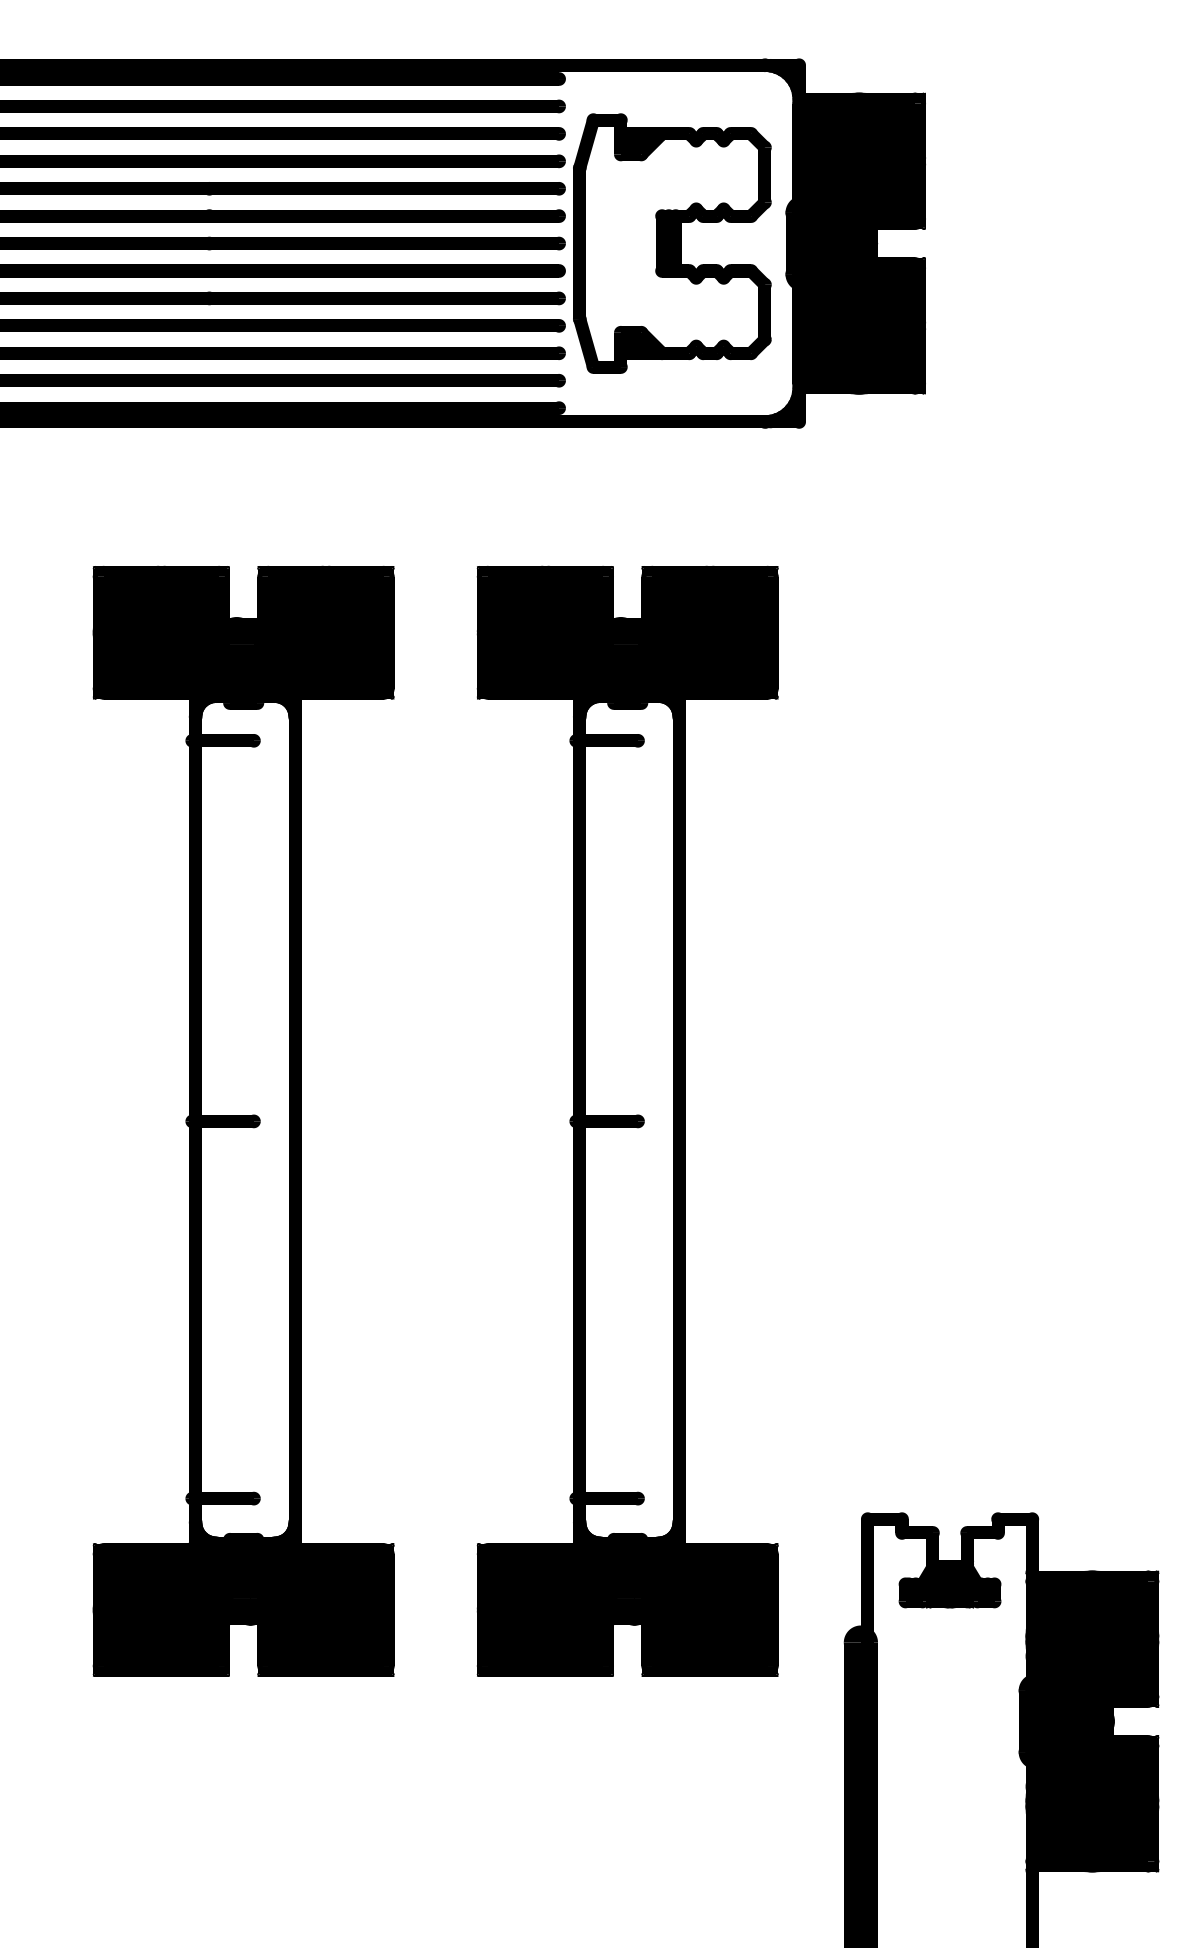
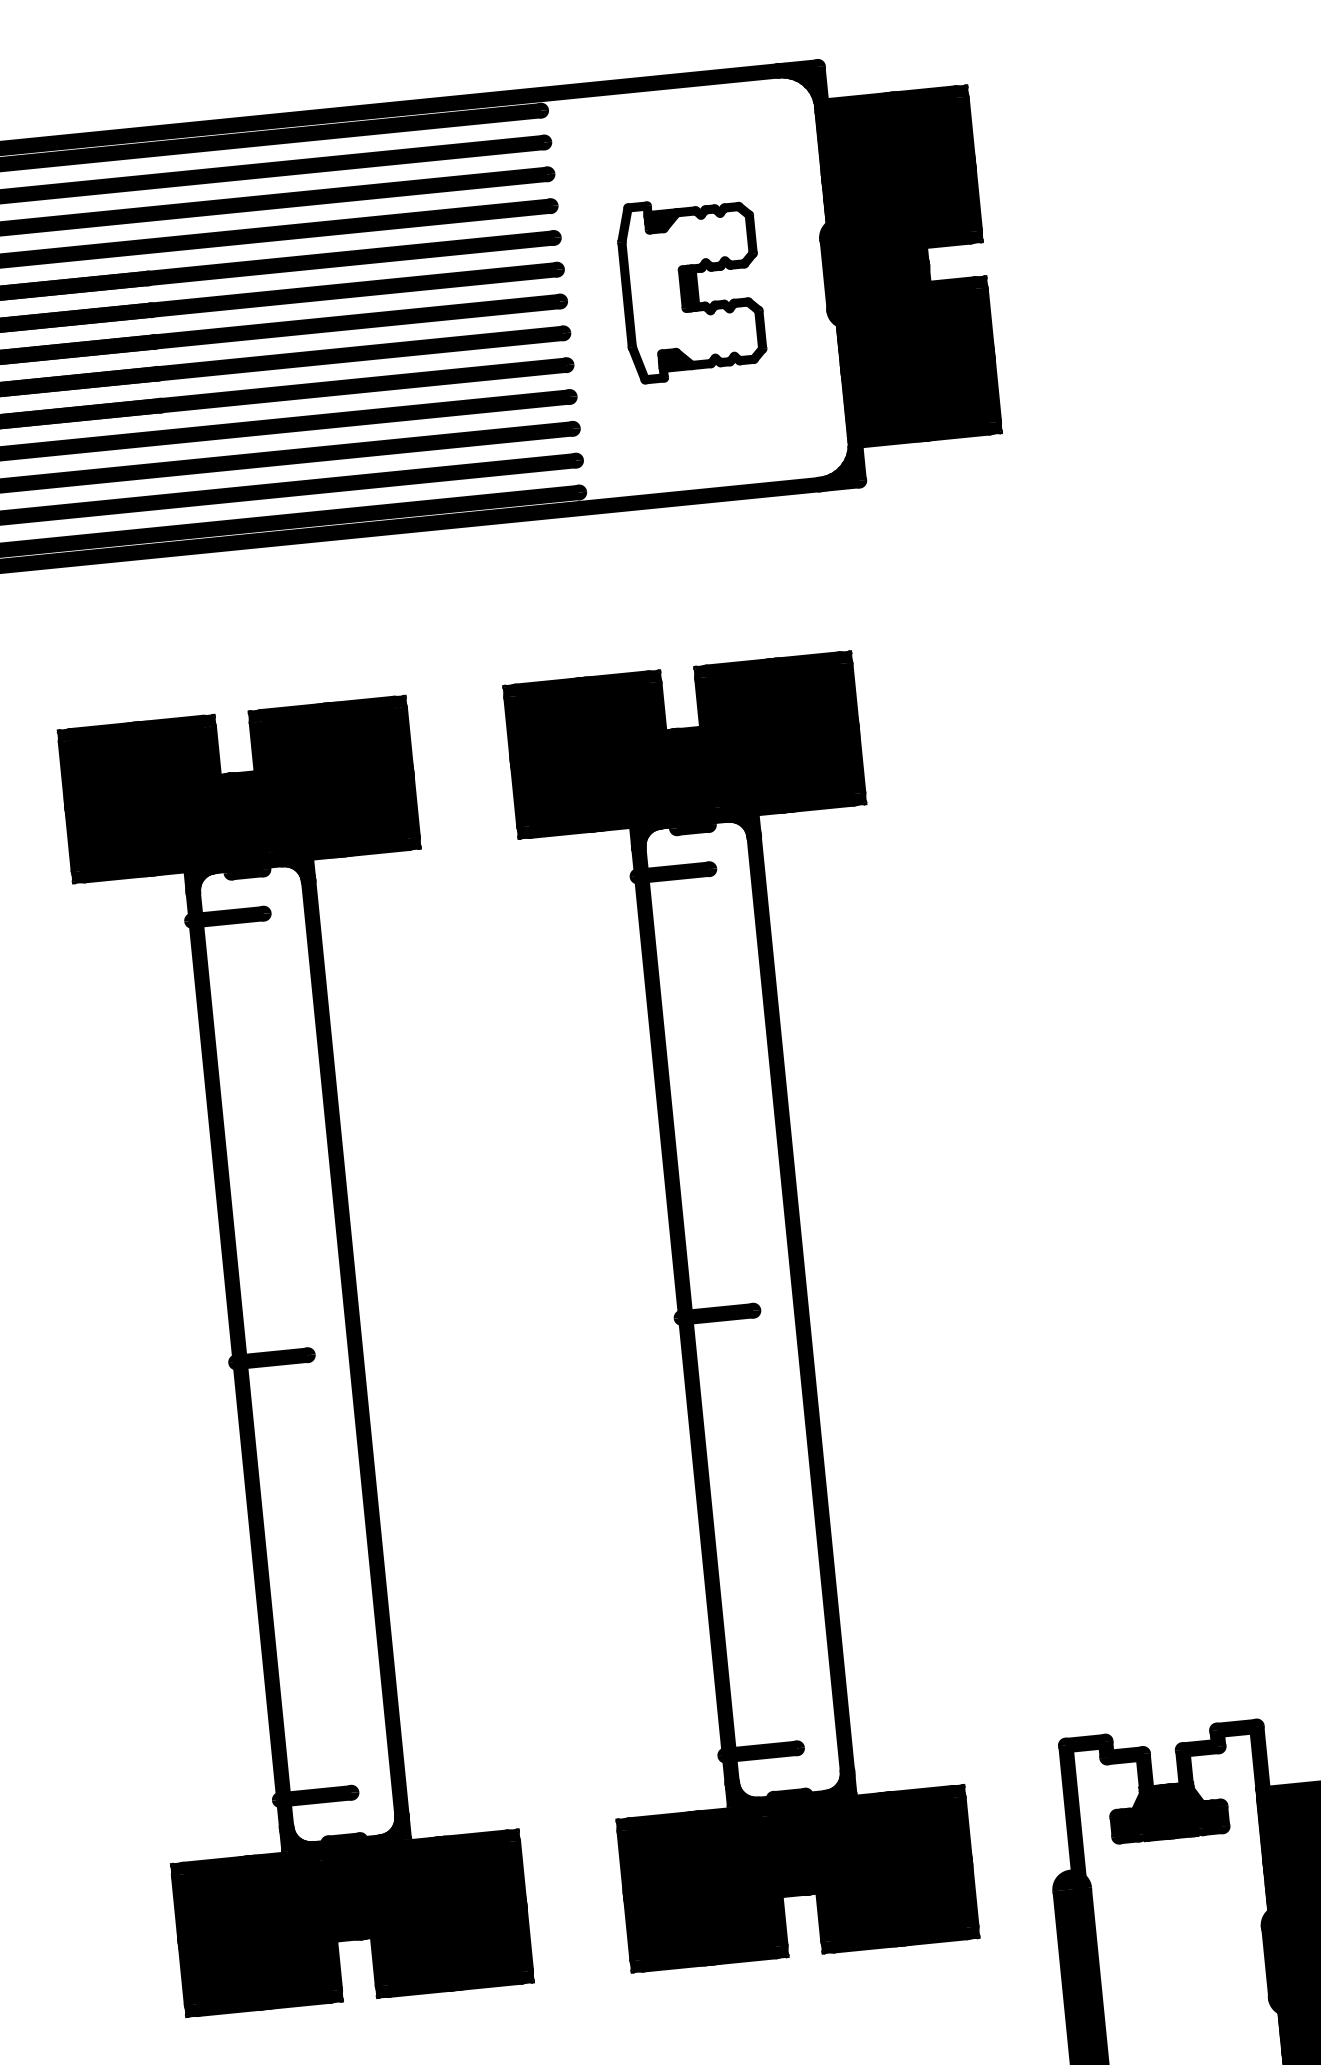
part: (672, 243) -> (691, 288), size x0.6

